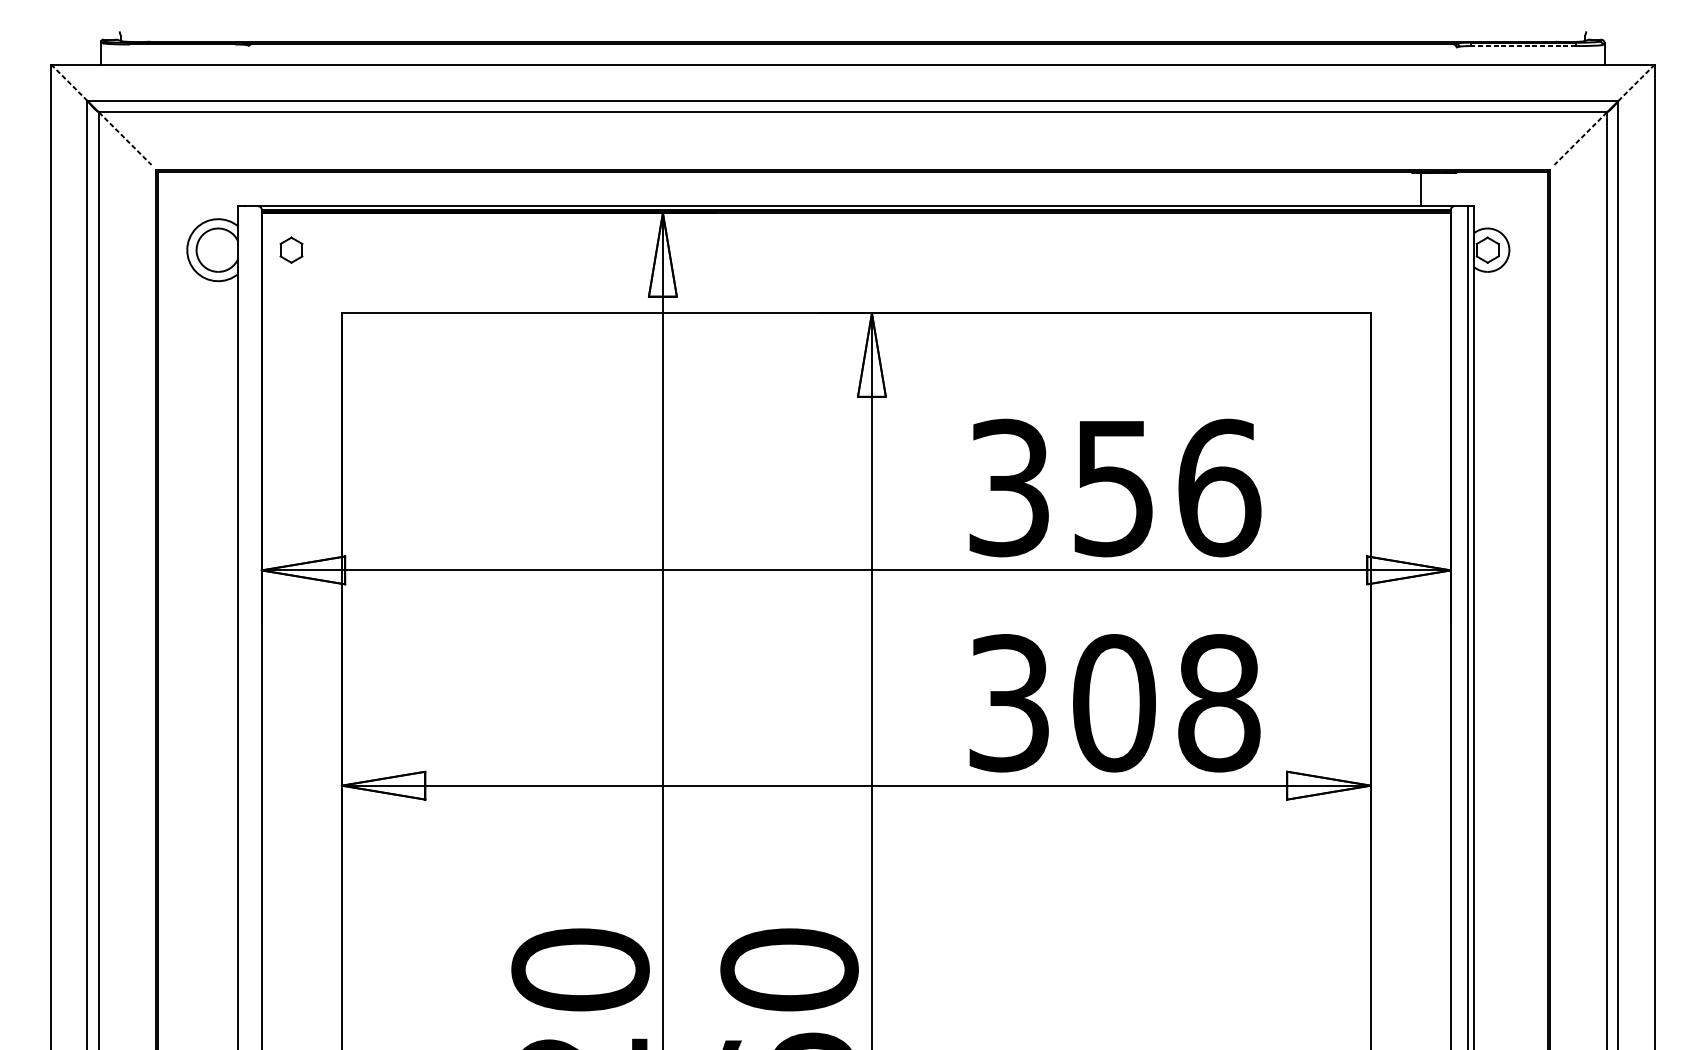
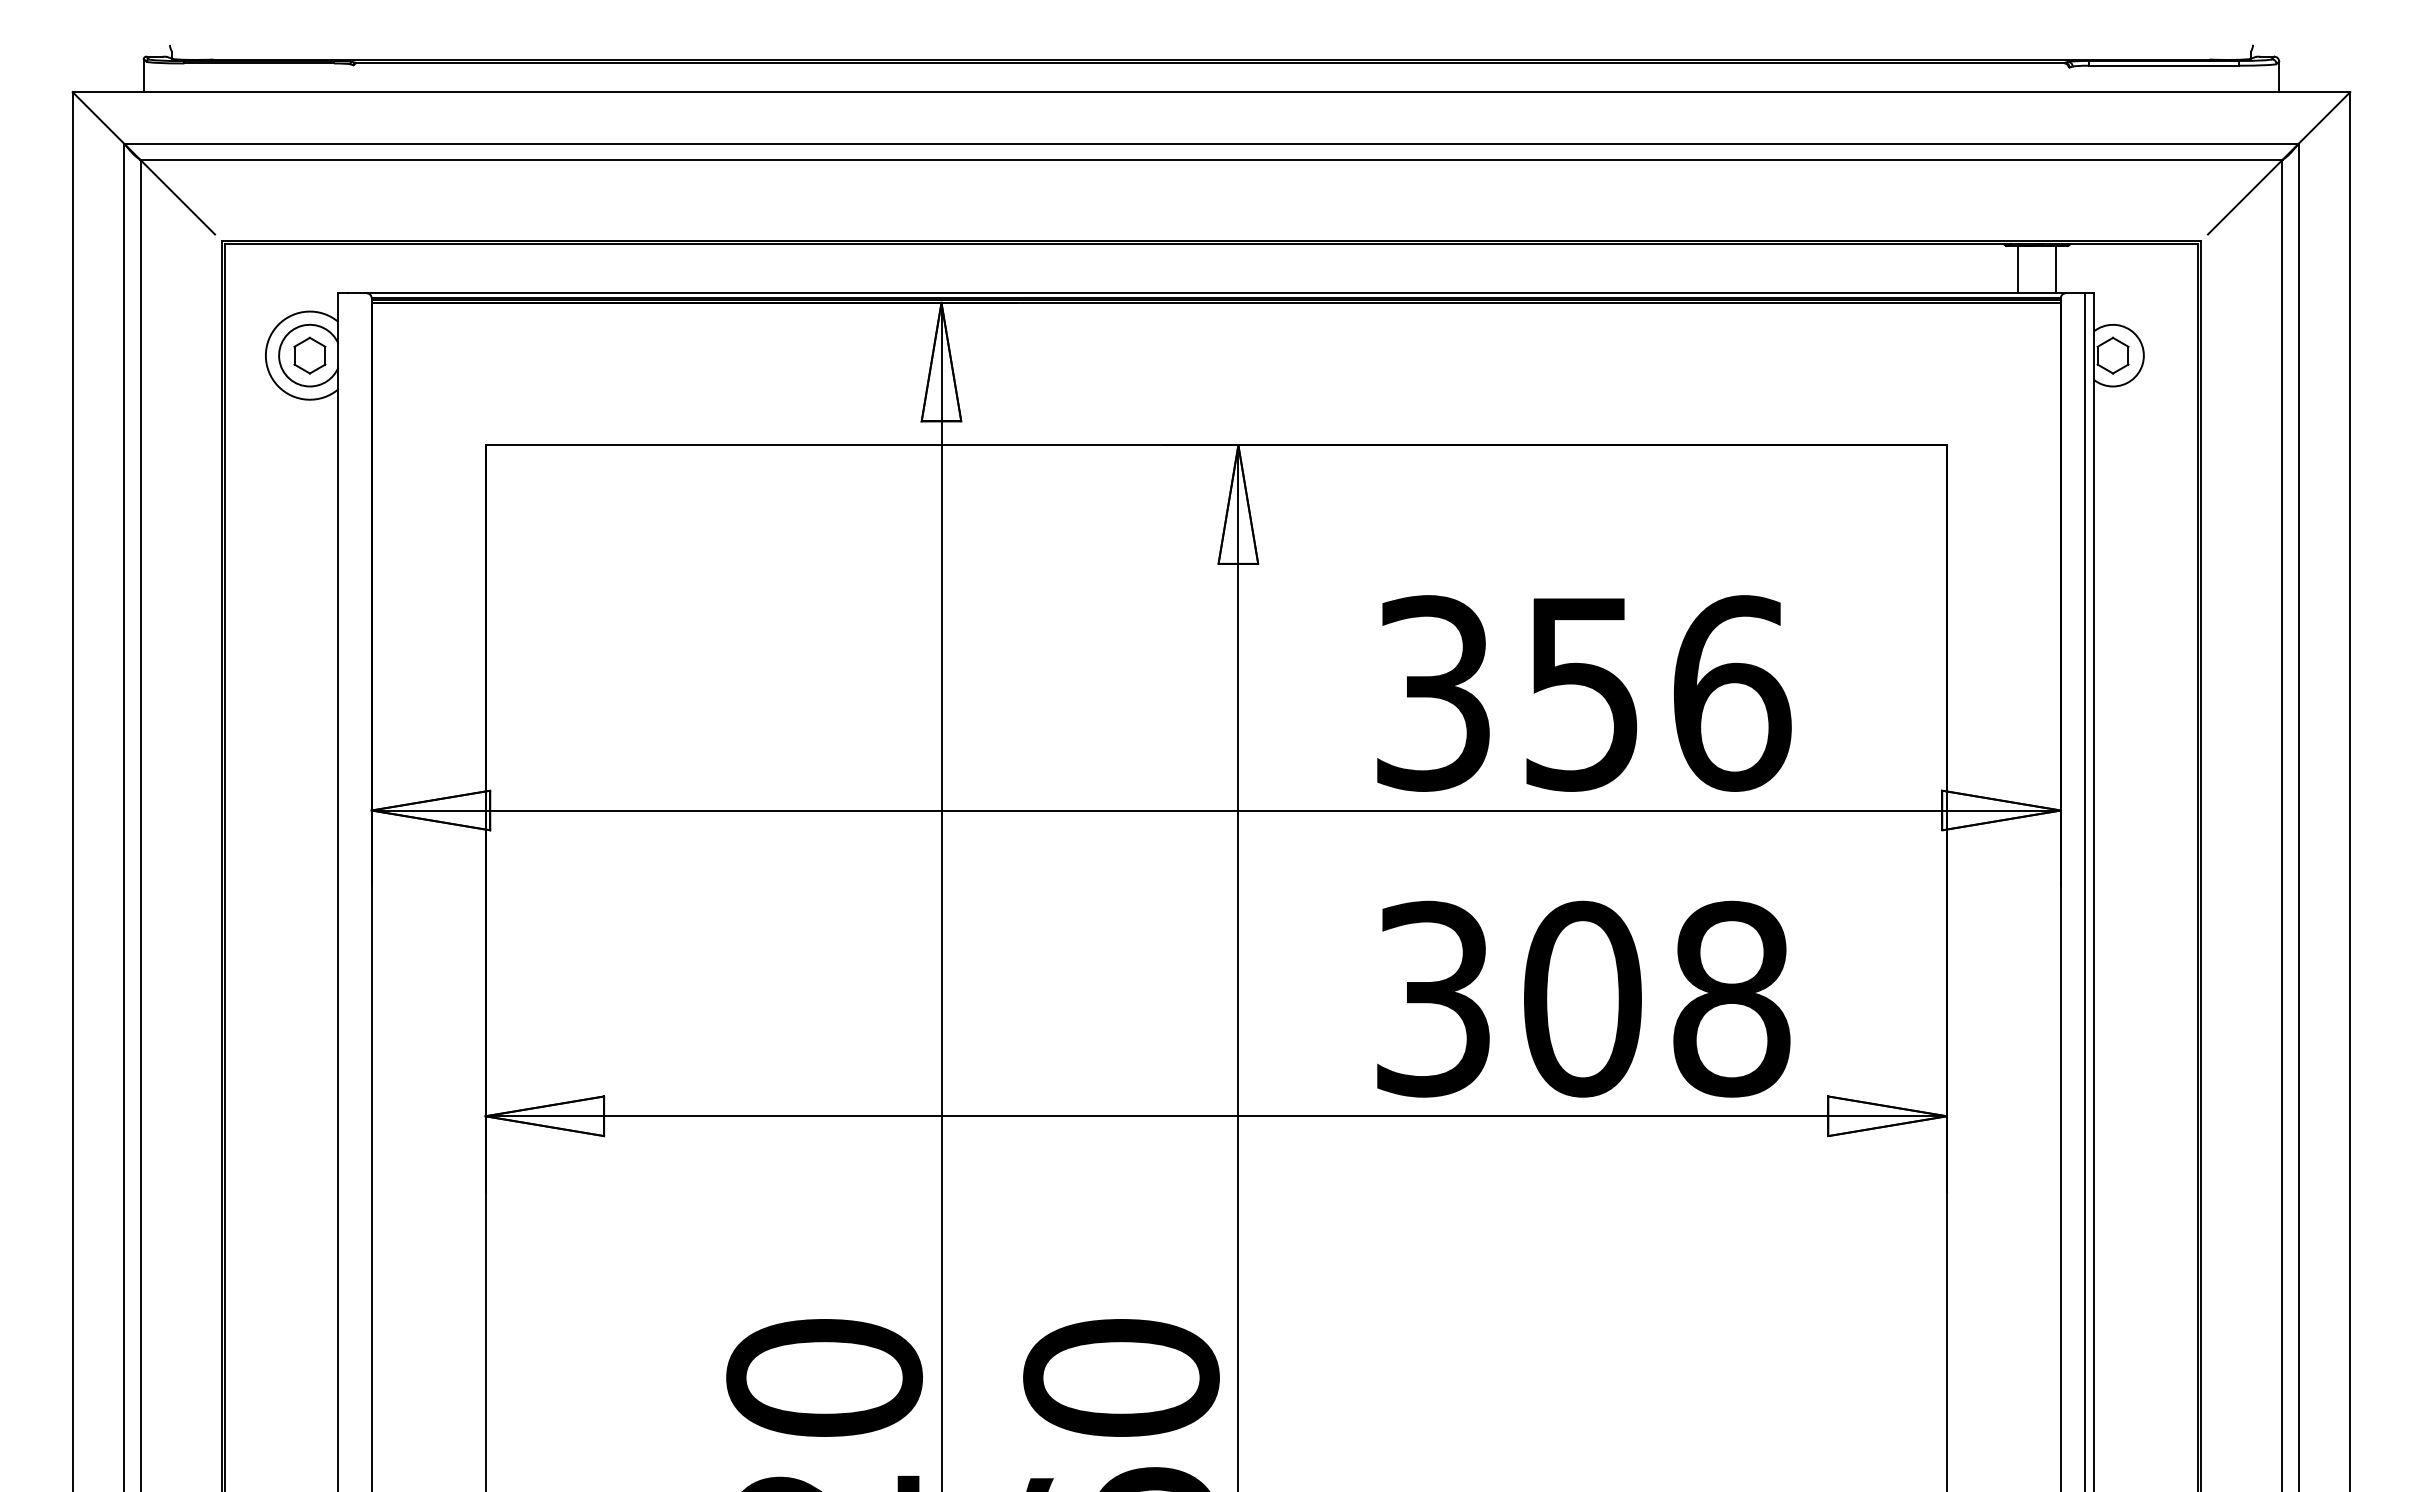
line: (1523, 45) -> (2163, 65), dashed -> solid
line: (69, 82) -> (98, 117), dashed -> solid
line: (1636, 83) -> (2324, 118), dashed -> solid
line: (125, 138) -> (177, 197), dashed -> solid
line: (1580, 138) -> (2245, 197), dashed -> solid
line: (1447, 189) -> (2056, 269), added
part: (291, 250) -> (309, 355), moved

